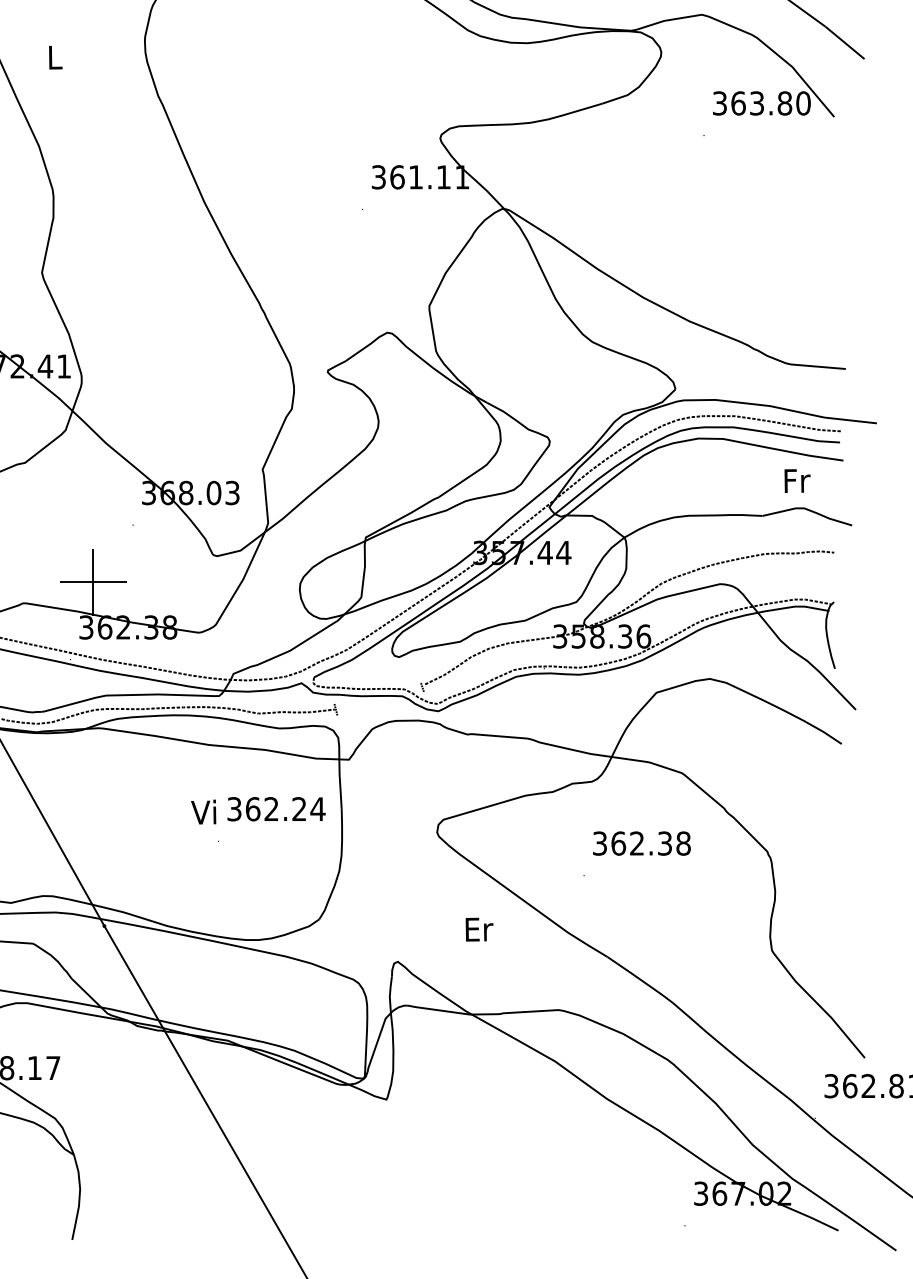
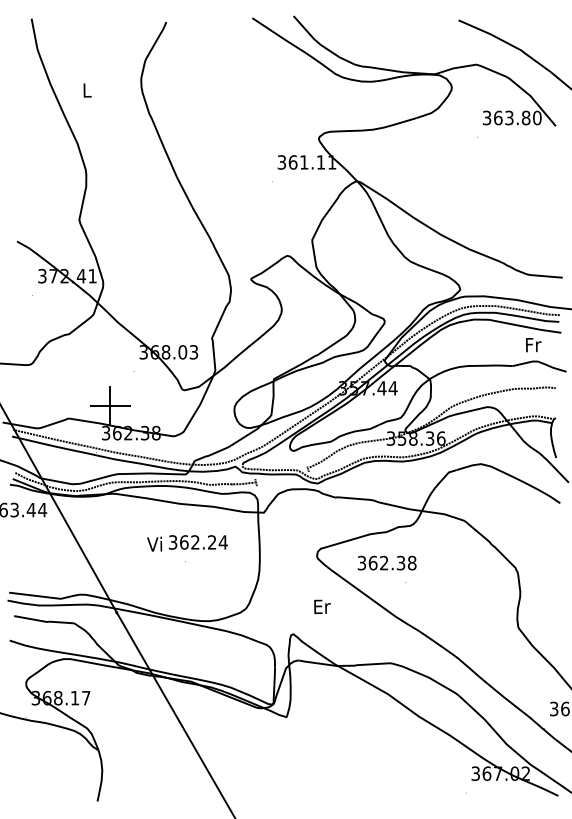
text: (258, 810) -> (187, 543), moved
text: (640, 842) -> (386, 562), moved
text: (479, 928) -> (322, 606), moved

